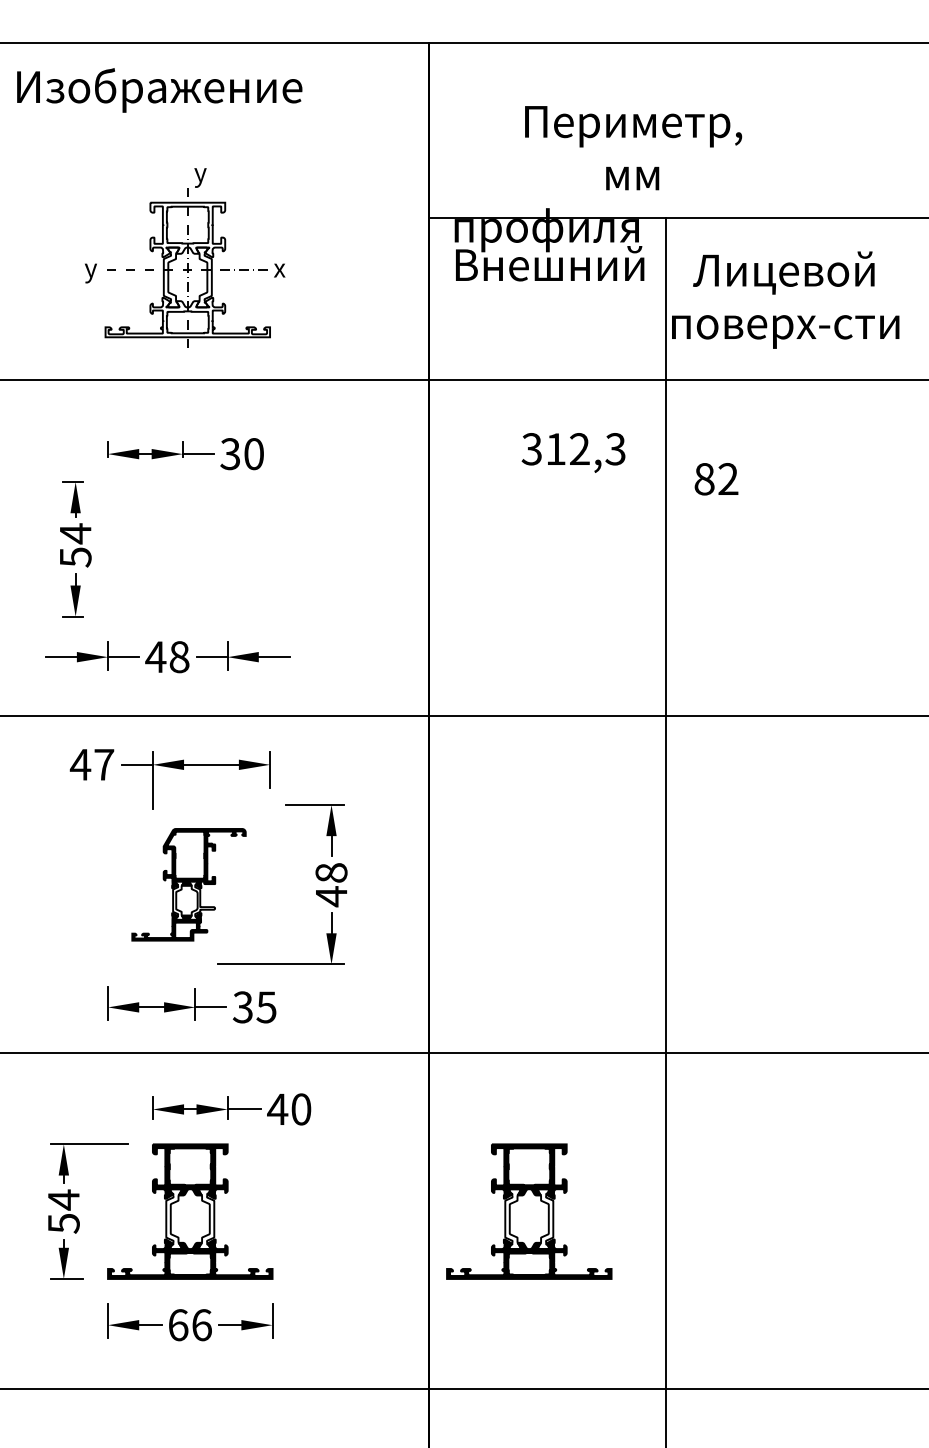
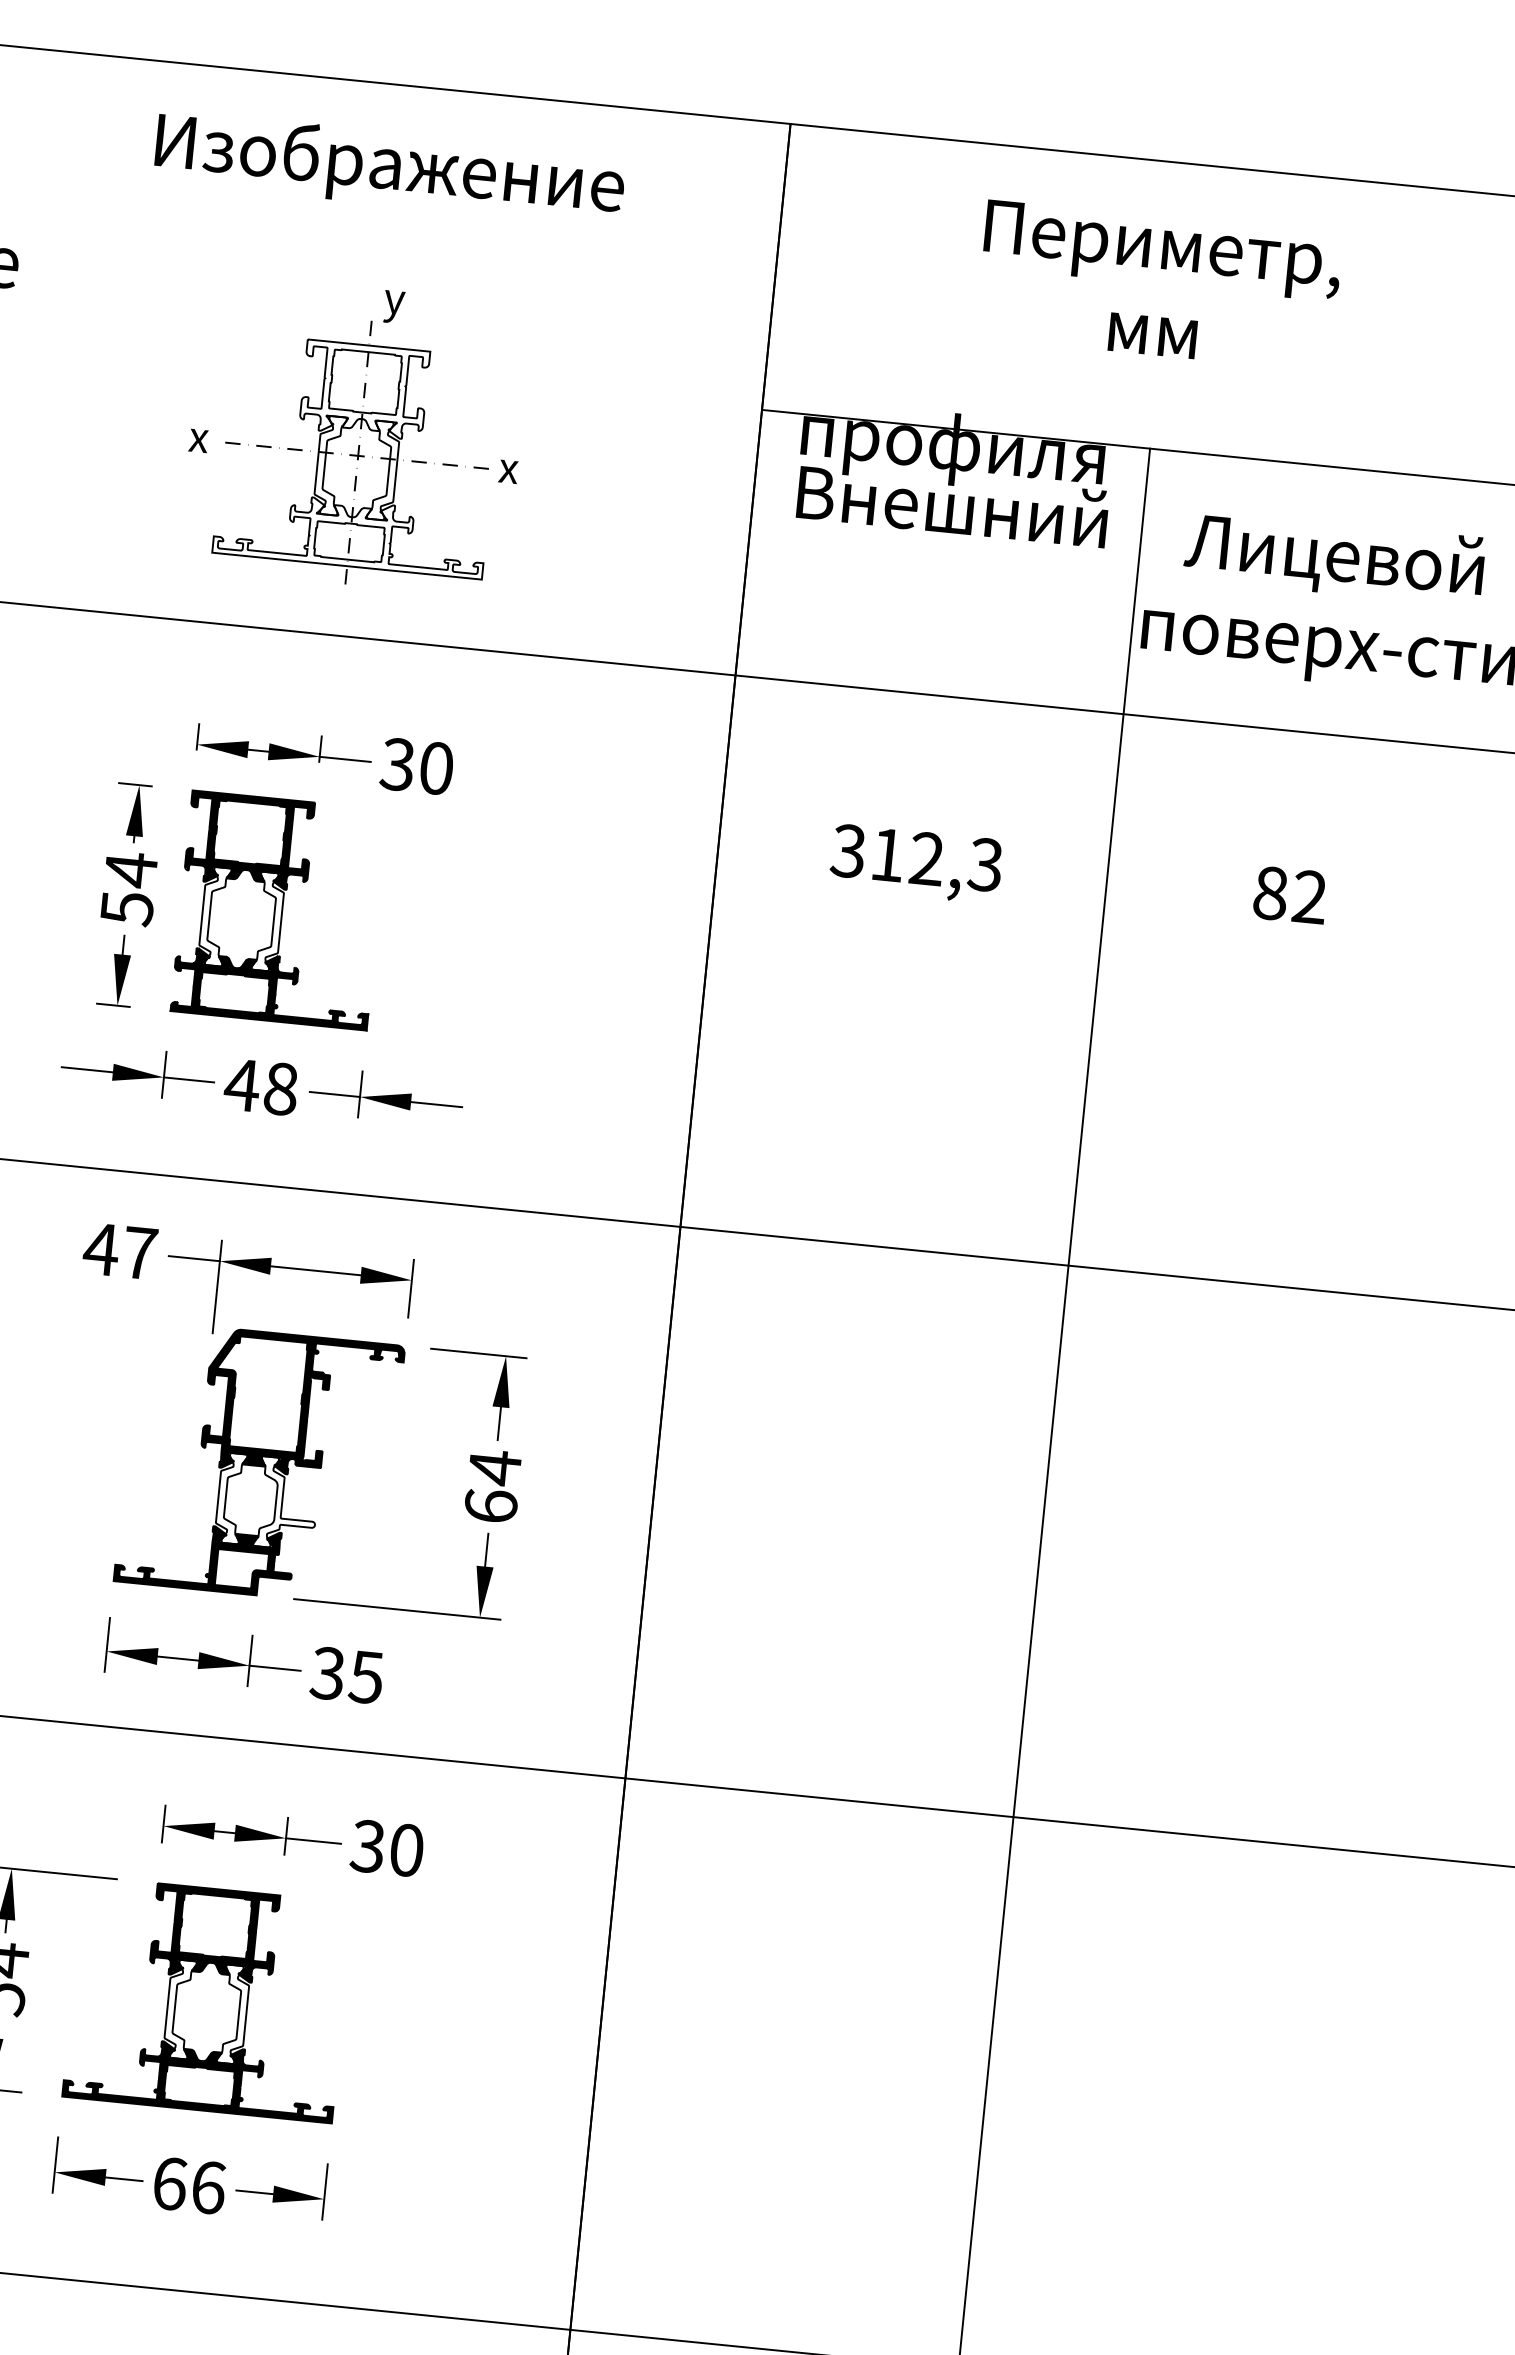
text: (159, 90) -> (389, 168), moved
text: (633, 148) -> (1159, 286), moved
text: (90, 273) -> (197, 445), y -> x
text: (573, 452) -> (916, 863), moved
text: (716, 479) -> (1290, 895), moved
part: (167, 549) -> (279, 910), added
part: (188, 884) -> (258, 1463), size x1.43
text: (331, 884) -> (493, 1486), 48 -> 64
text: (277, 1109) -> (367, 1846), 40 -> 30
part: (529, 1211) -> (764, 2054), removed

